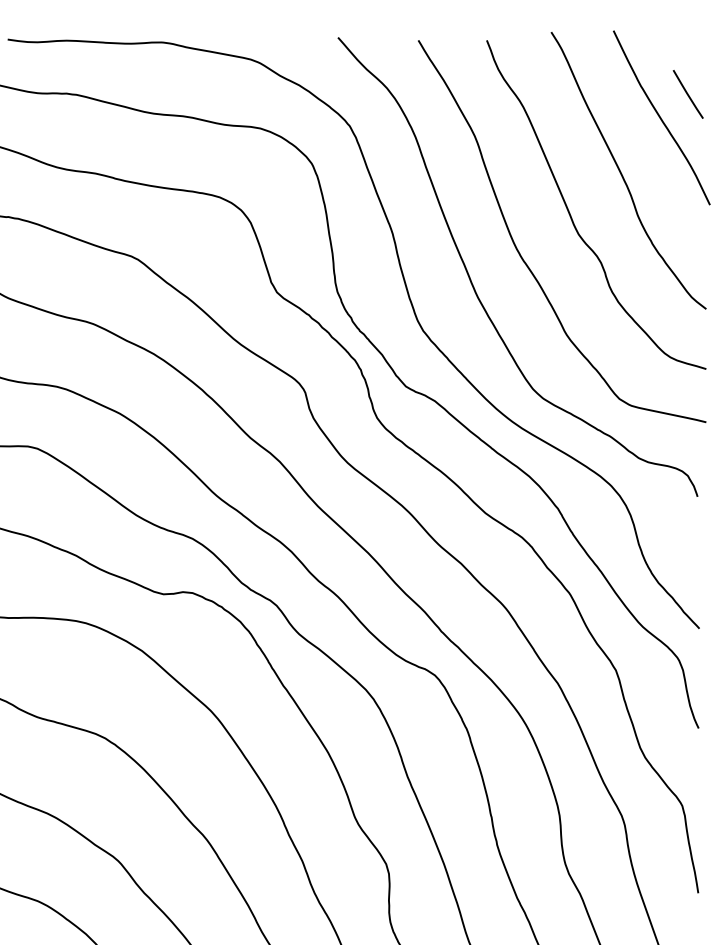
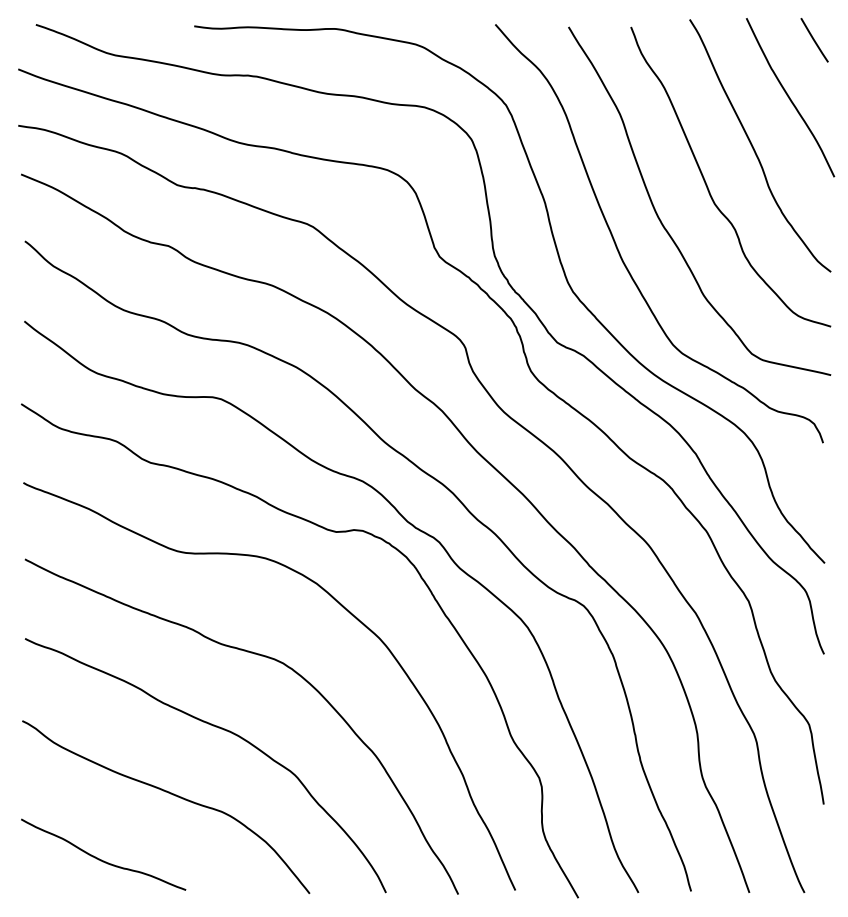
line: (688, 94) -> (814, 40), moved

